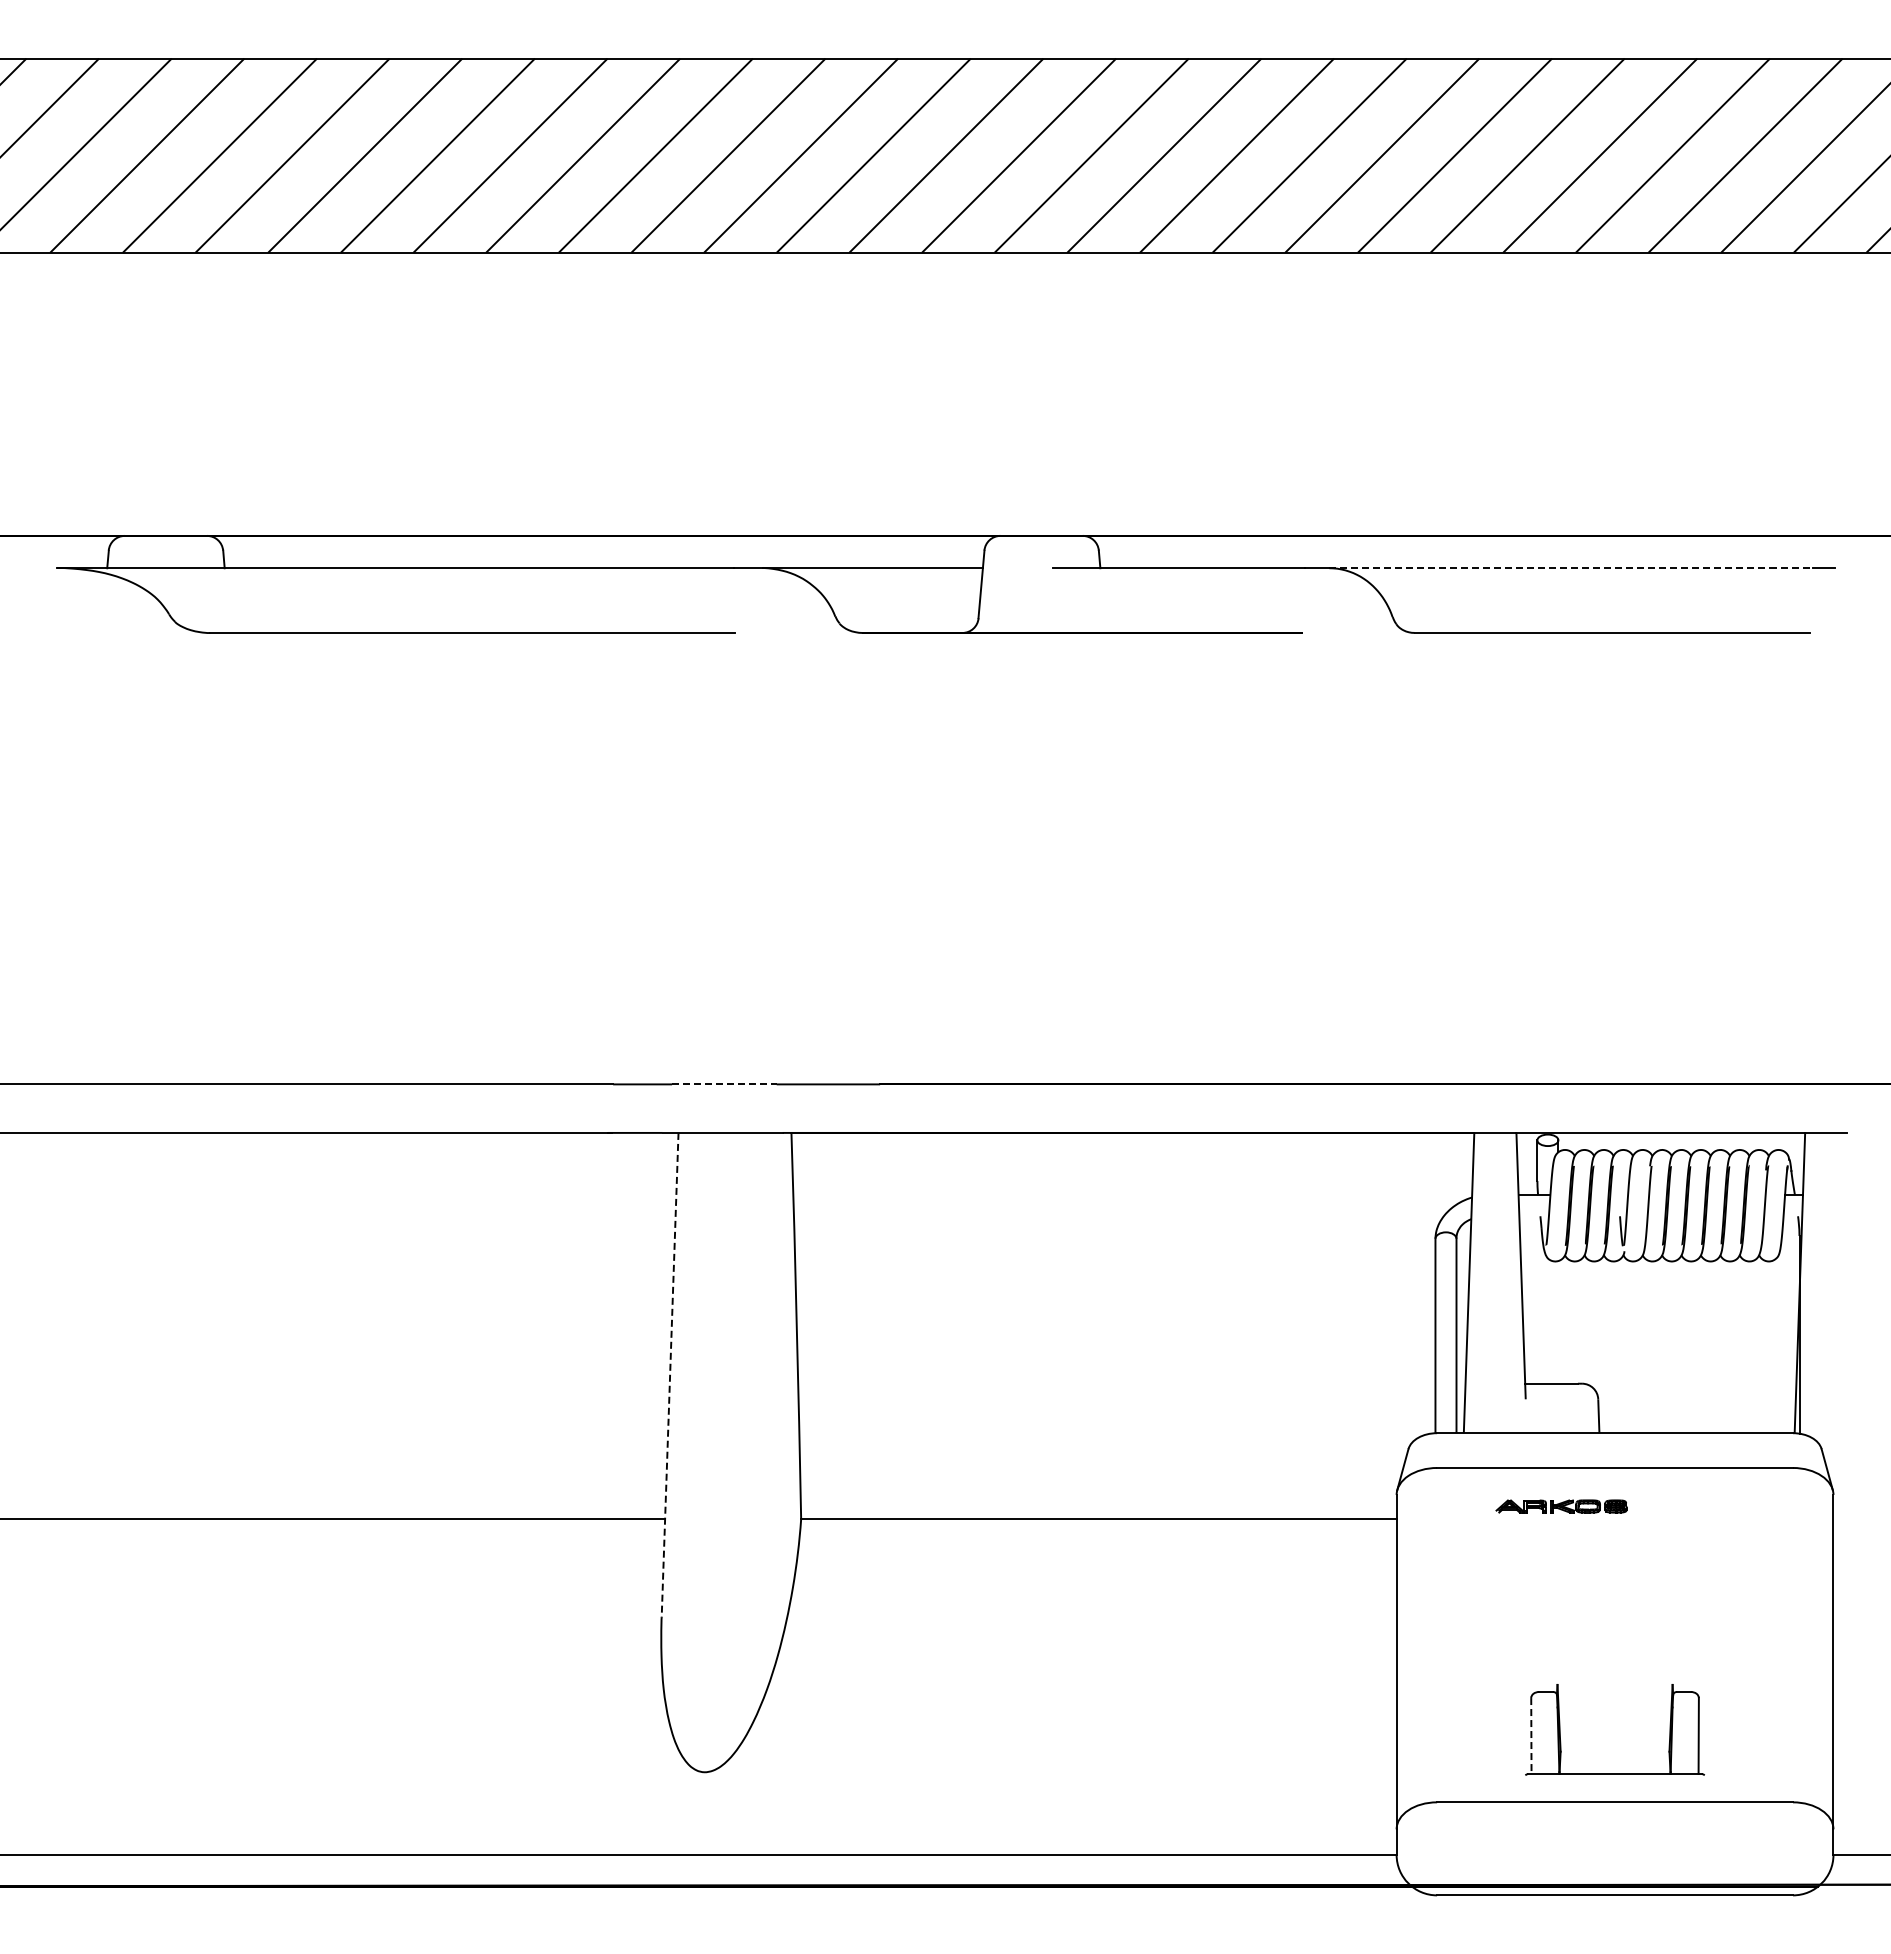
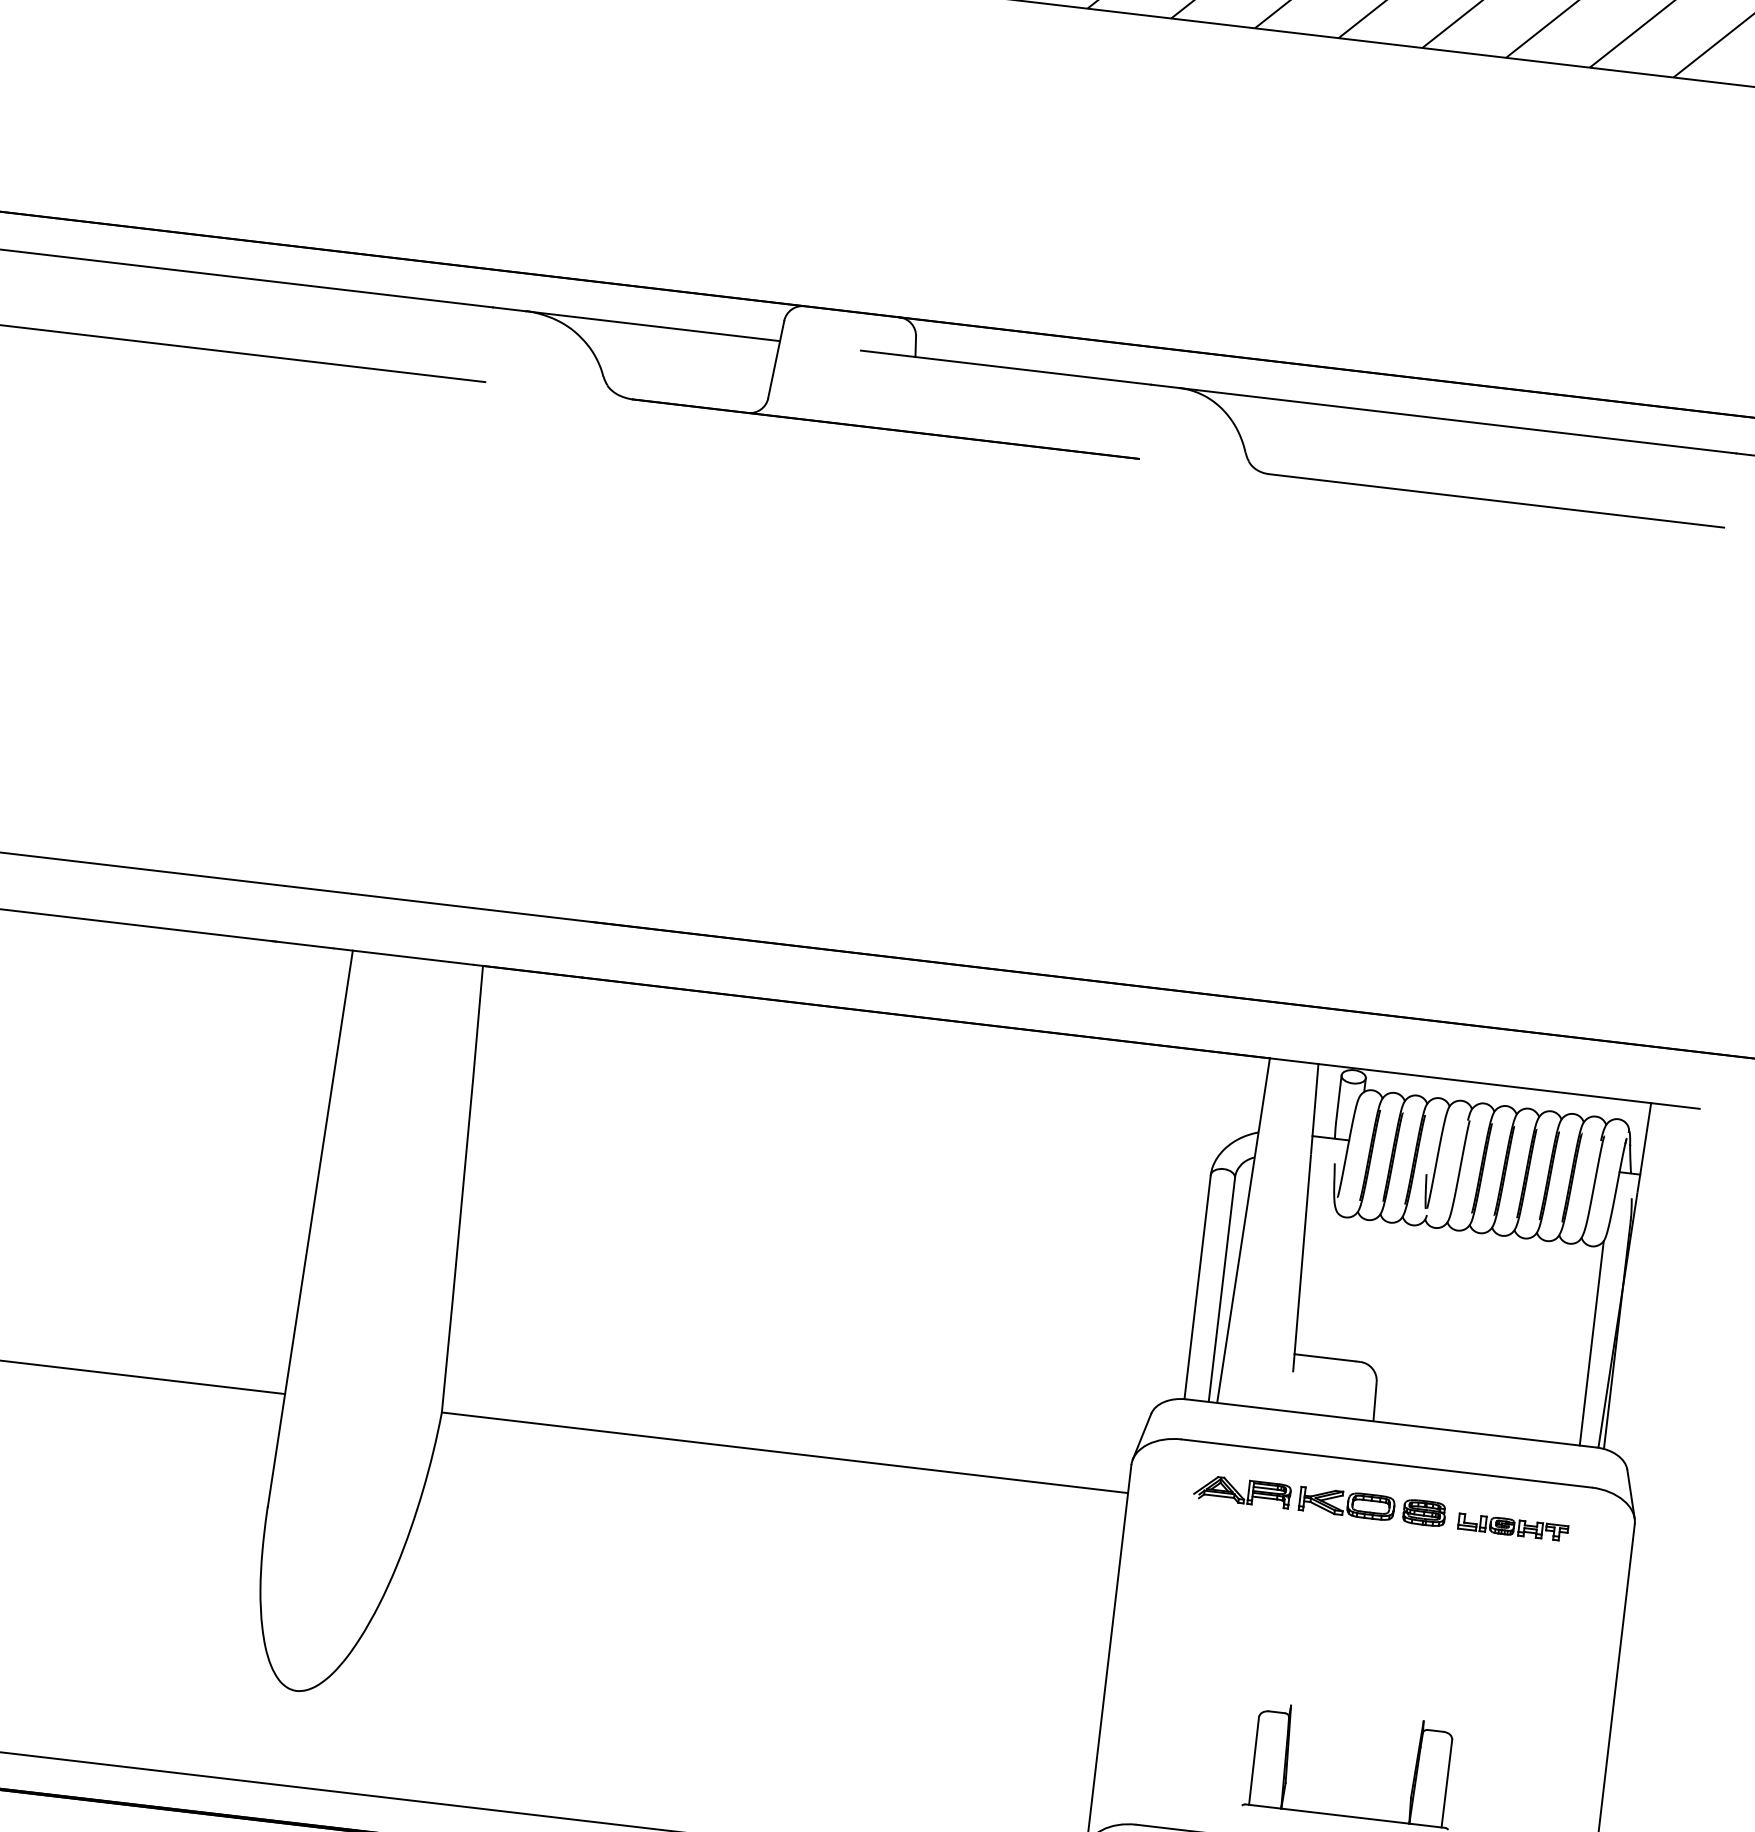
line: (1571, 568) -> (1458, 421), dashed -> solid
line: (724, 1084) -> (412, 901), dashed -> solid
line: (1778, 1344) -> (1591, 1343), added
line: (670, 1375) -> (310, 1229), dashed -> solid
part: (1561, 1506) -> (1319, 1500), size x1.67
part: (1729, 1509) -> (1513, 1526), added
line: (1531, 1736) -> (1254, 1761), dashed -> solid

